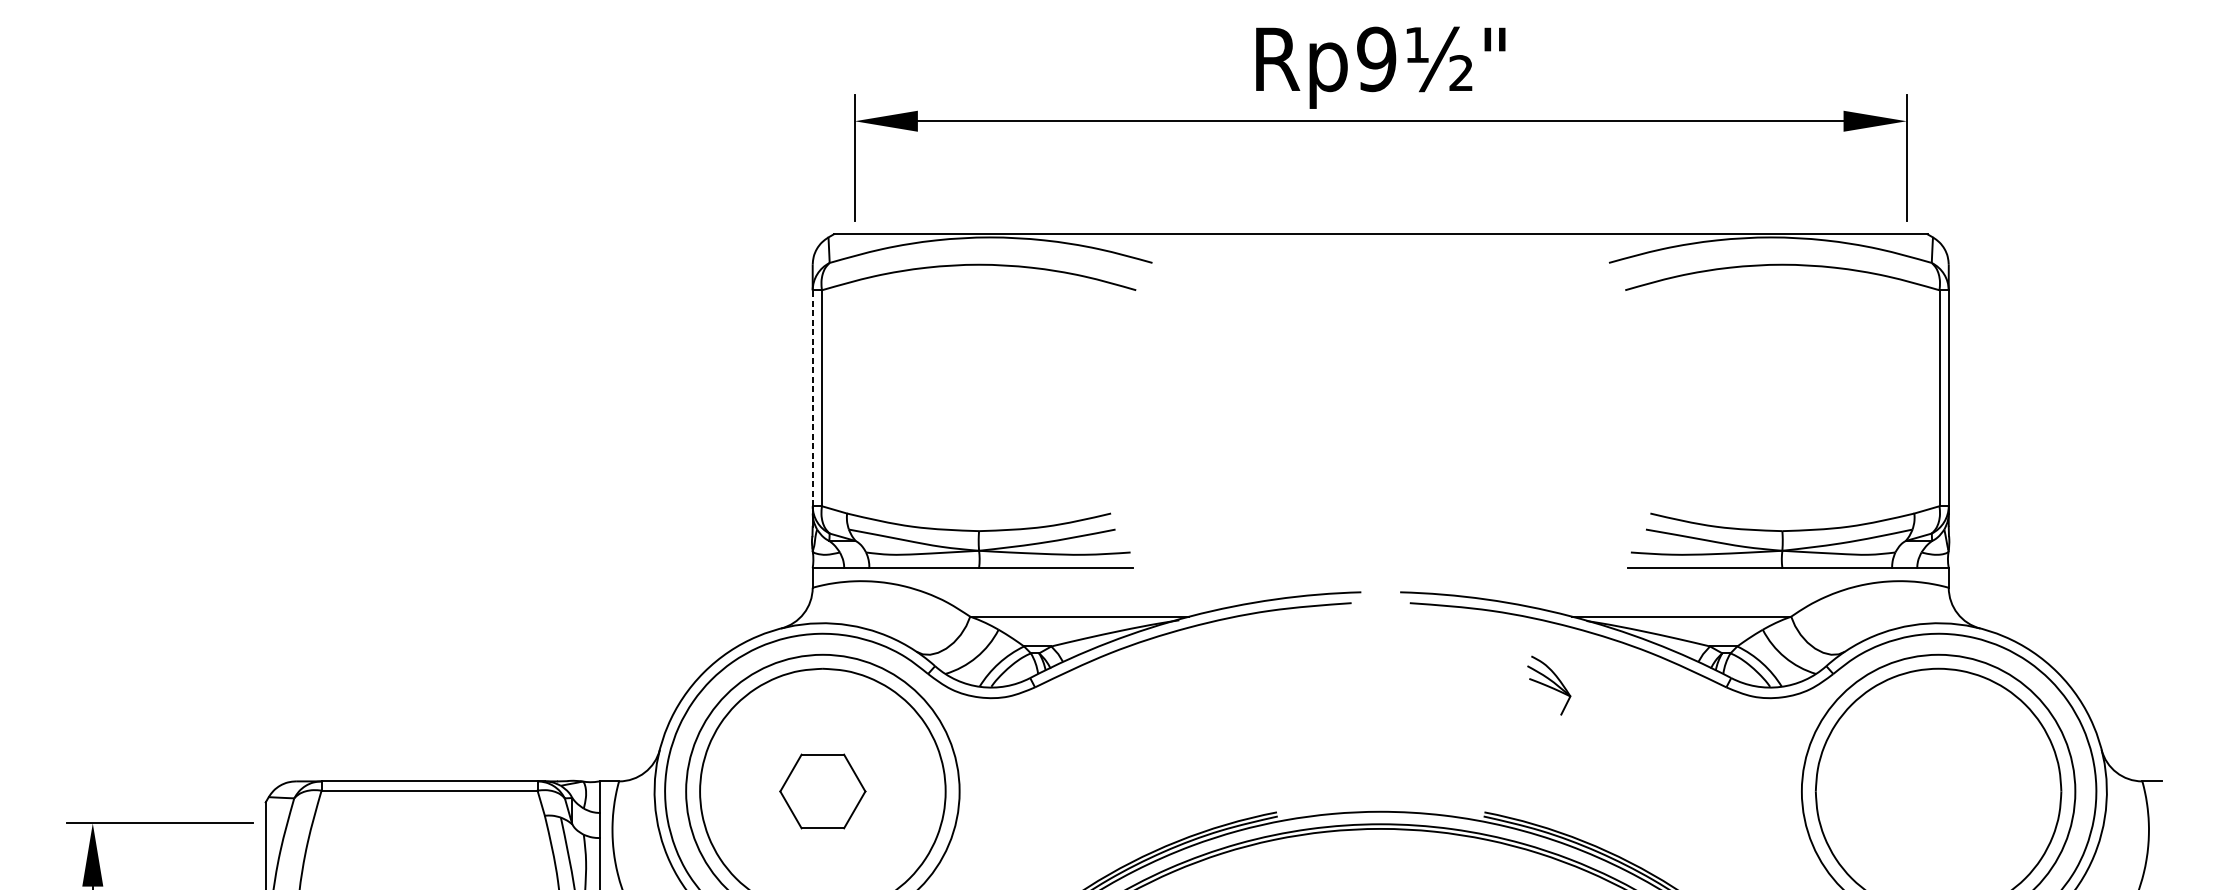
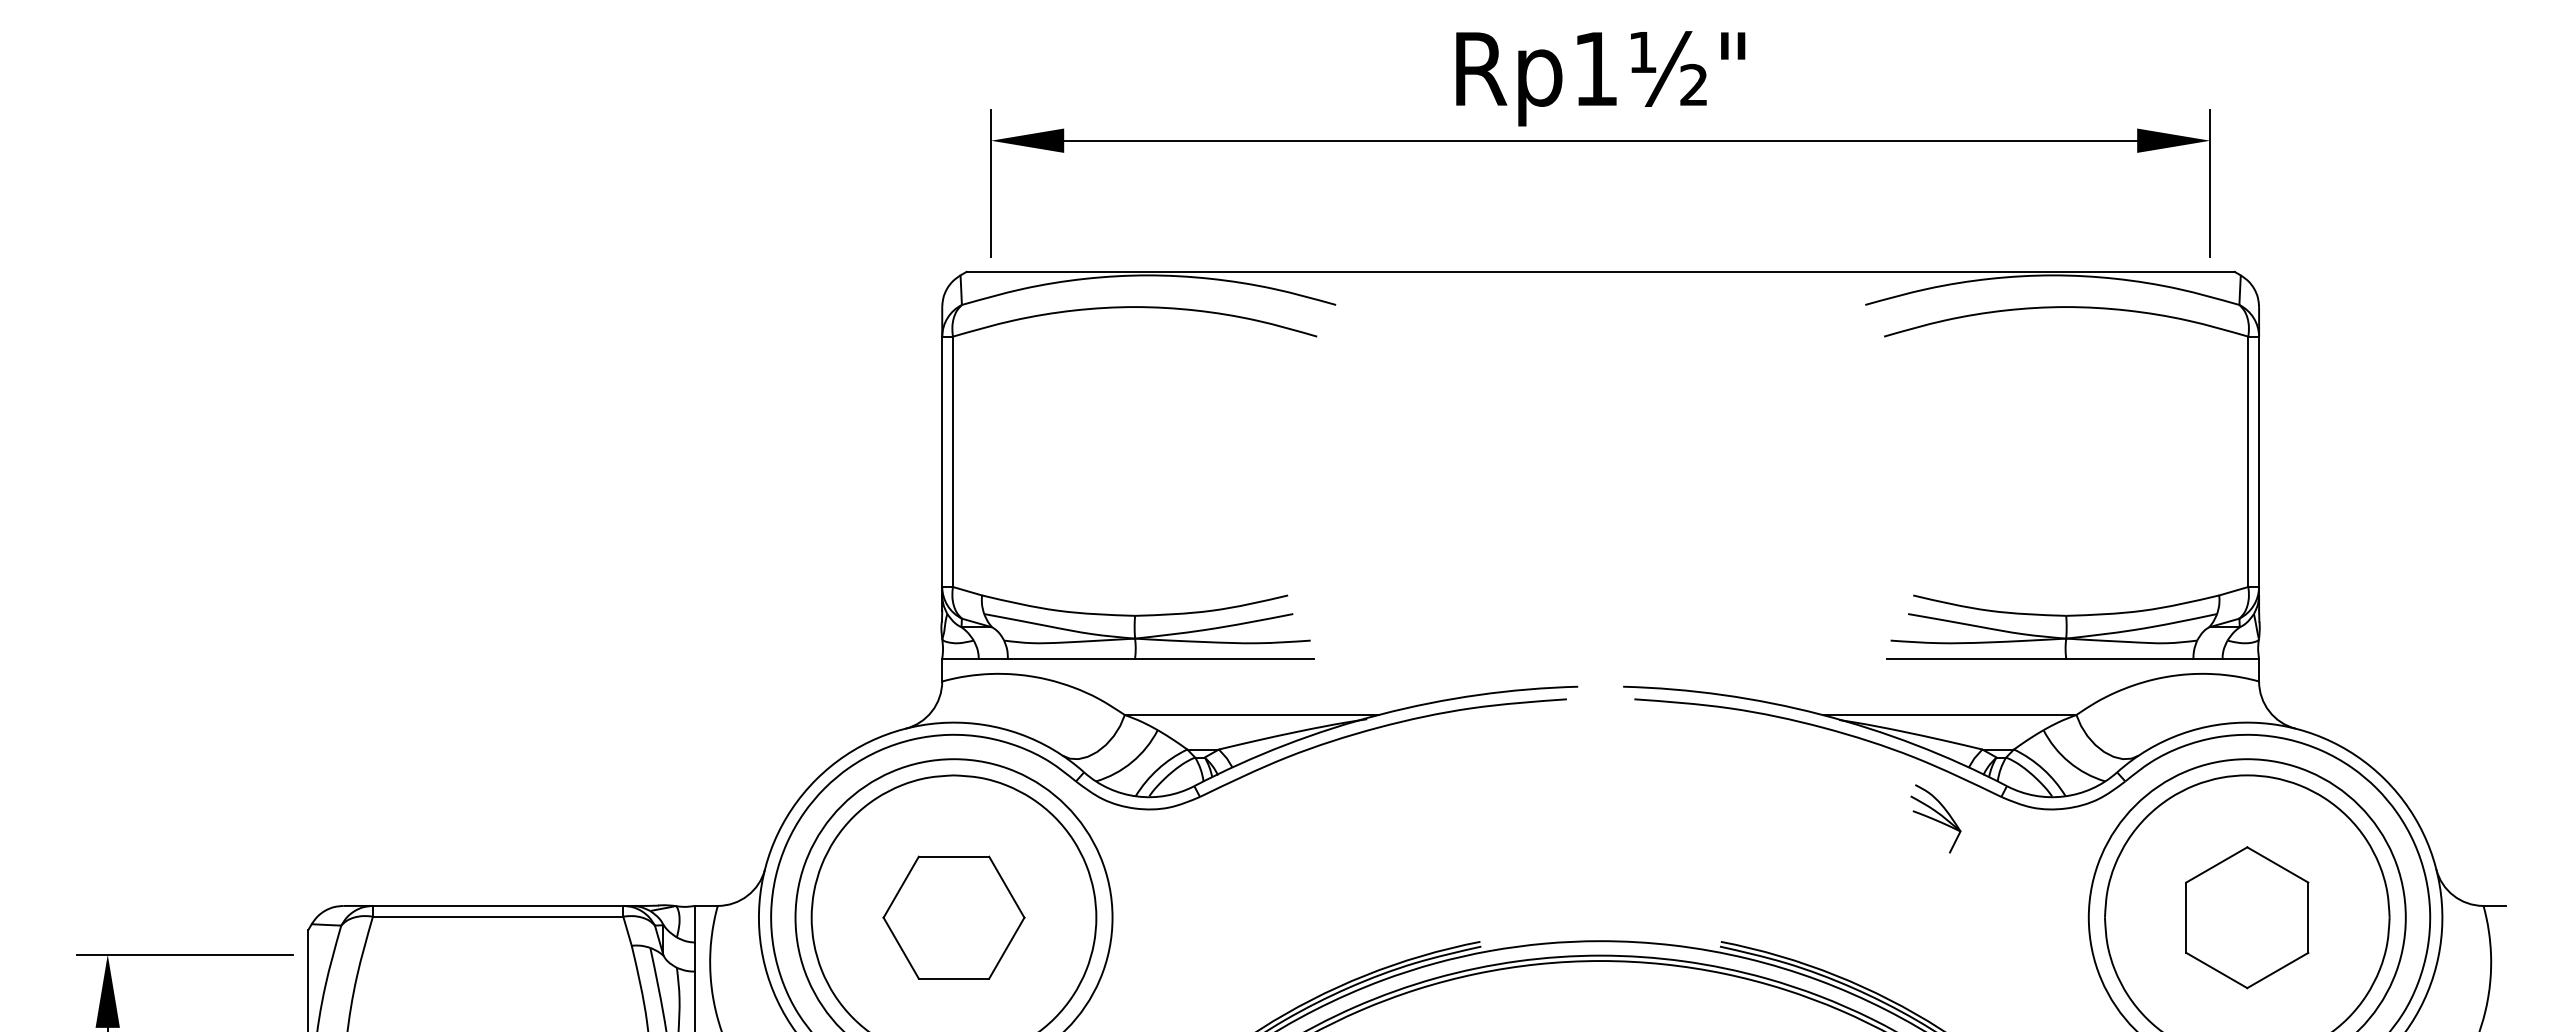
text: (1376, 58) -> (1595, 68), Rp9½" -> Rp1½"
line: (812, 397) -> (942, 461), dashed -> solid
part: (1548, 685) -> (1935, 818), moved
part: (822, 791) -> (953, 917), size x1.43
part: (1938, 791) -> (2247, 917), added

